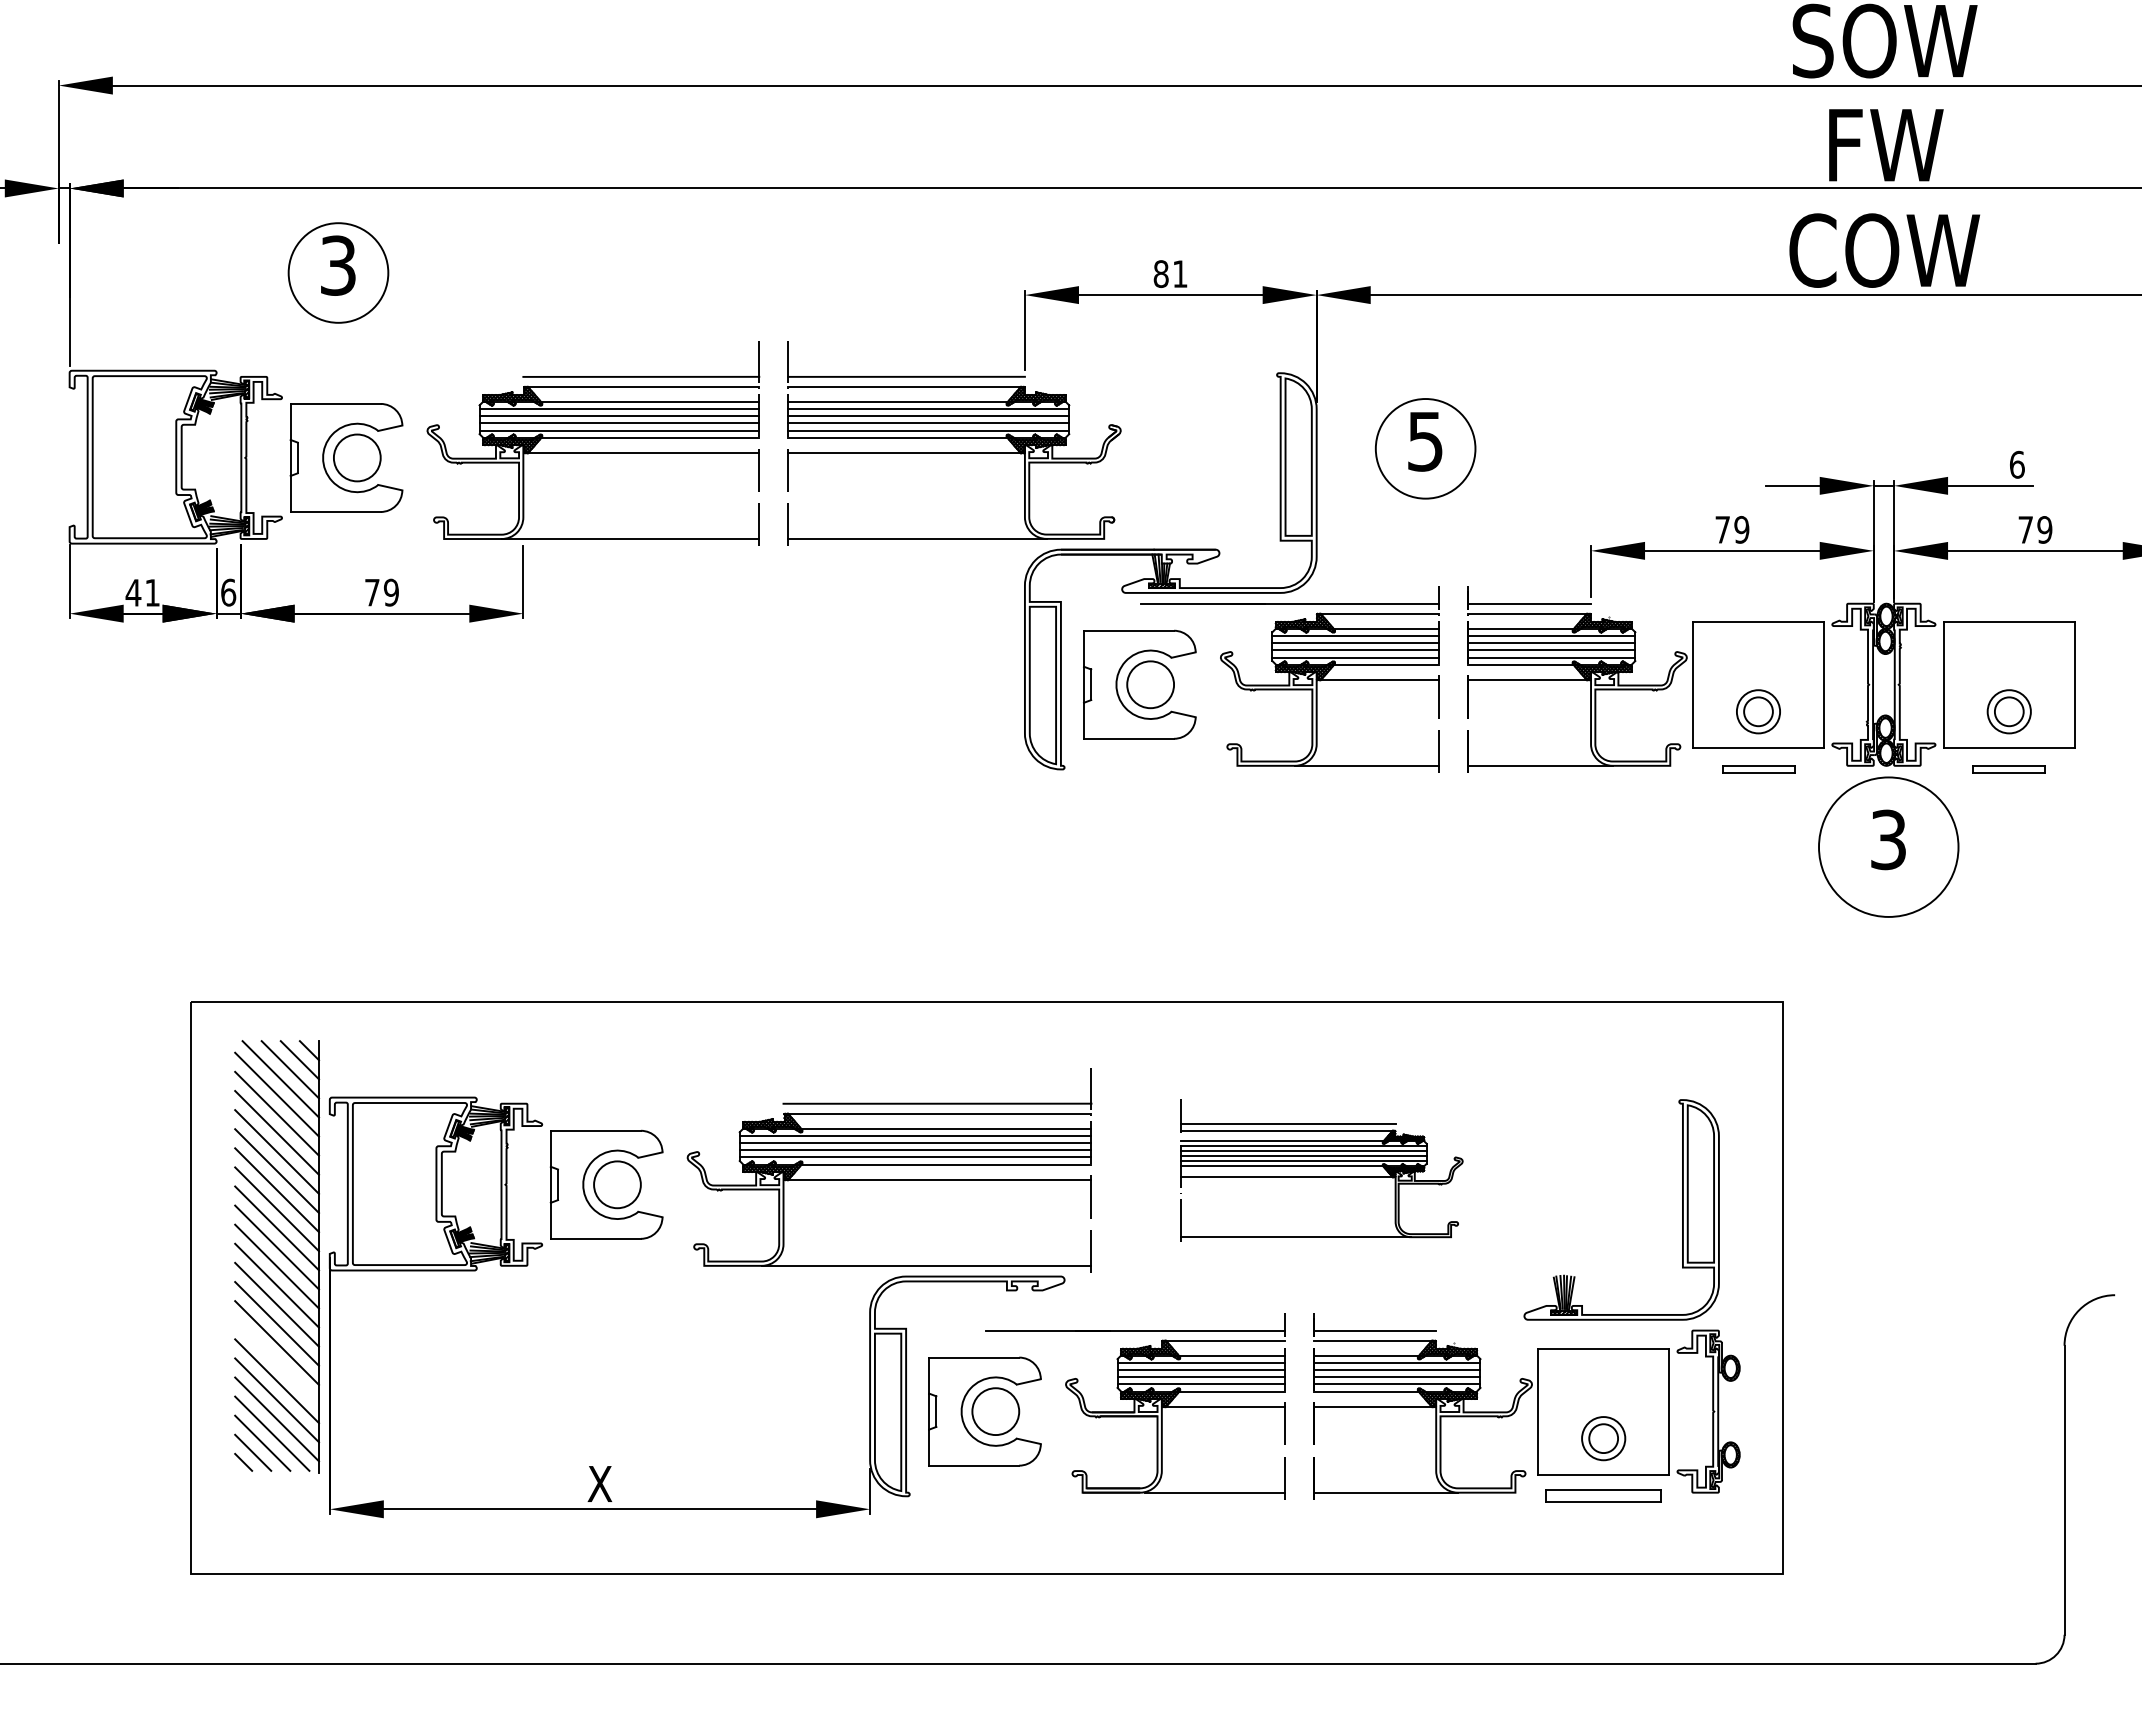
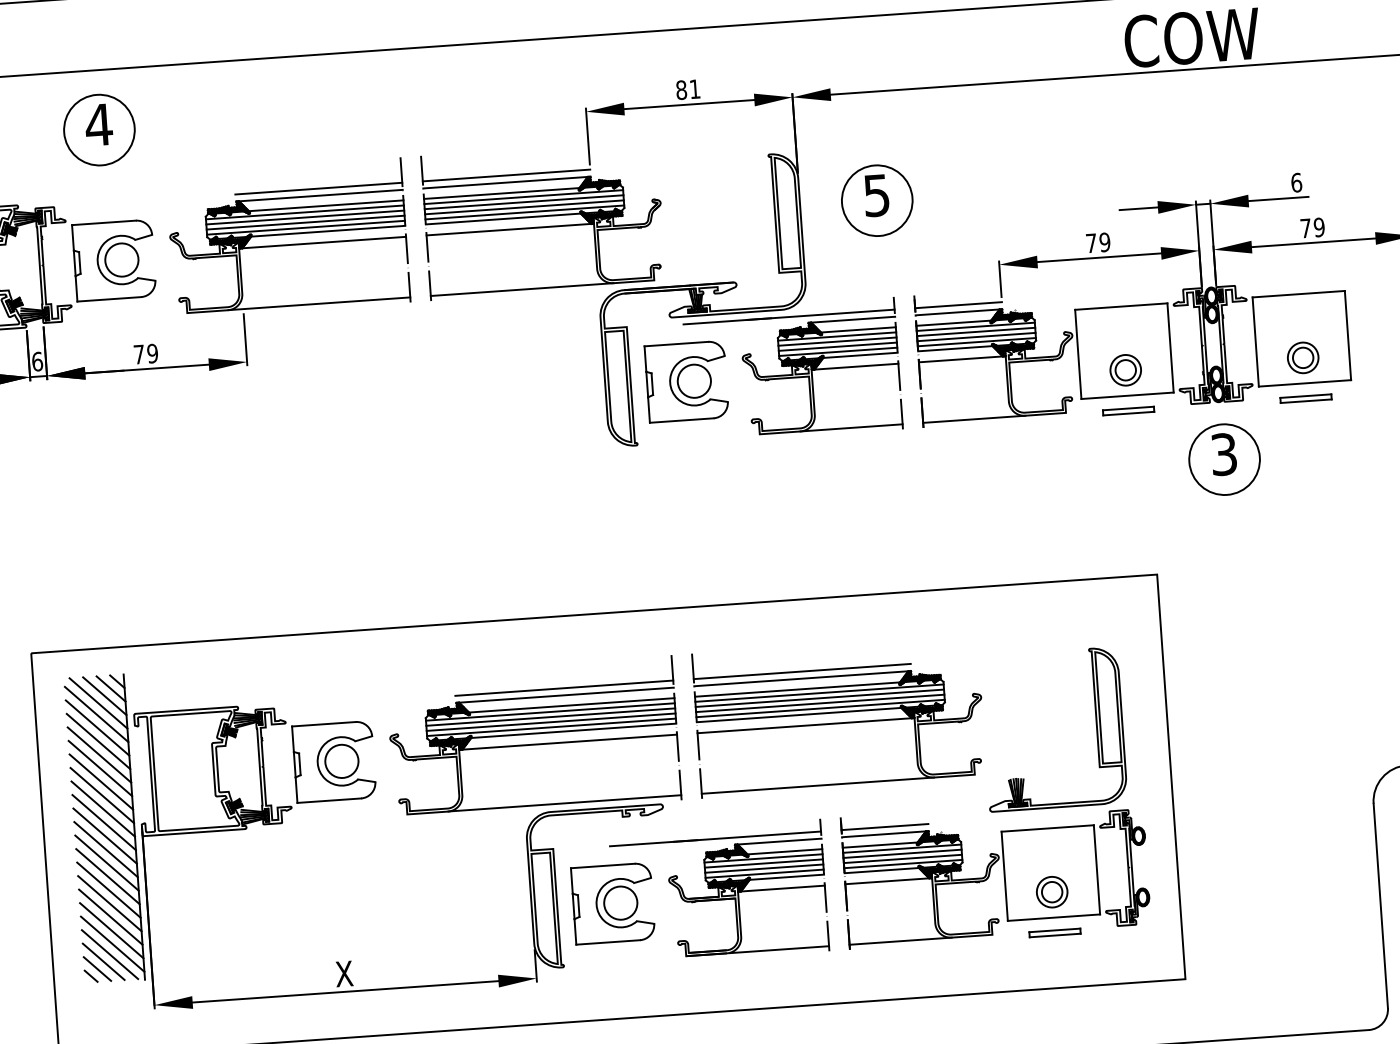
text: (338, 265) -> (99, 124), 3 -> 4
circle: (1888, 847) -> (1224, 459), size x0.71
part: (1321, 1170) -> (839, 716), size x1.43
line: (277, 1362) -> (110, 903), added
part: (1603, 1496) -> (1054, 933), size x0.62

